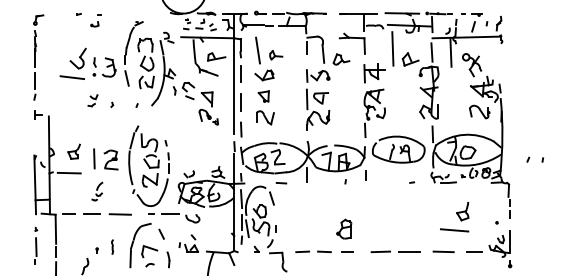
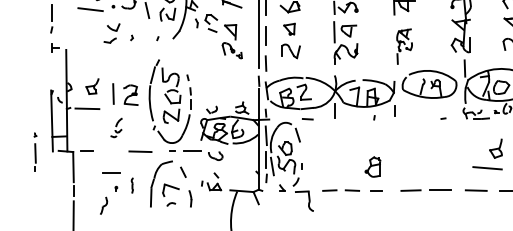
part: (92, 100) -> (111, 33), size x1.6
part: (374, 112) -> (404, 45), size x0.7
line: (91, 213) -> (110, 172), moved
part: (36, 245) -> (35, 151), moved

